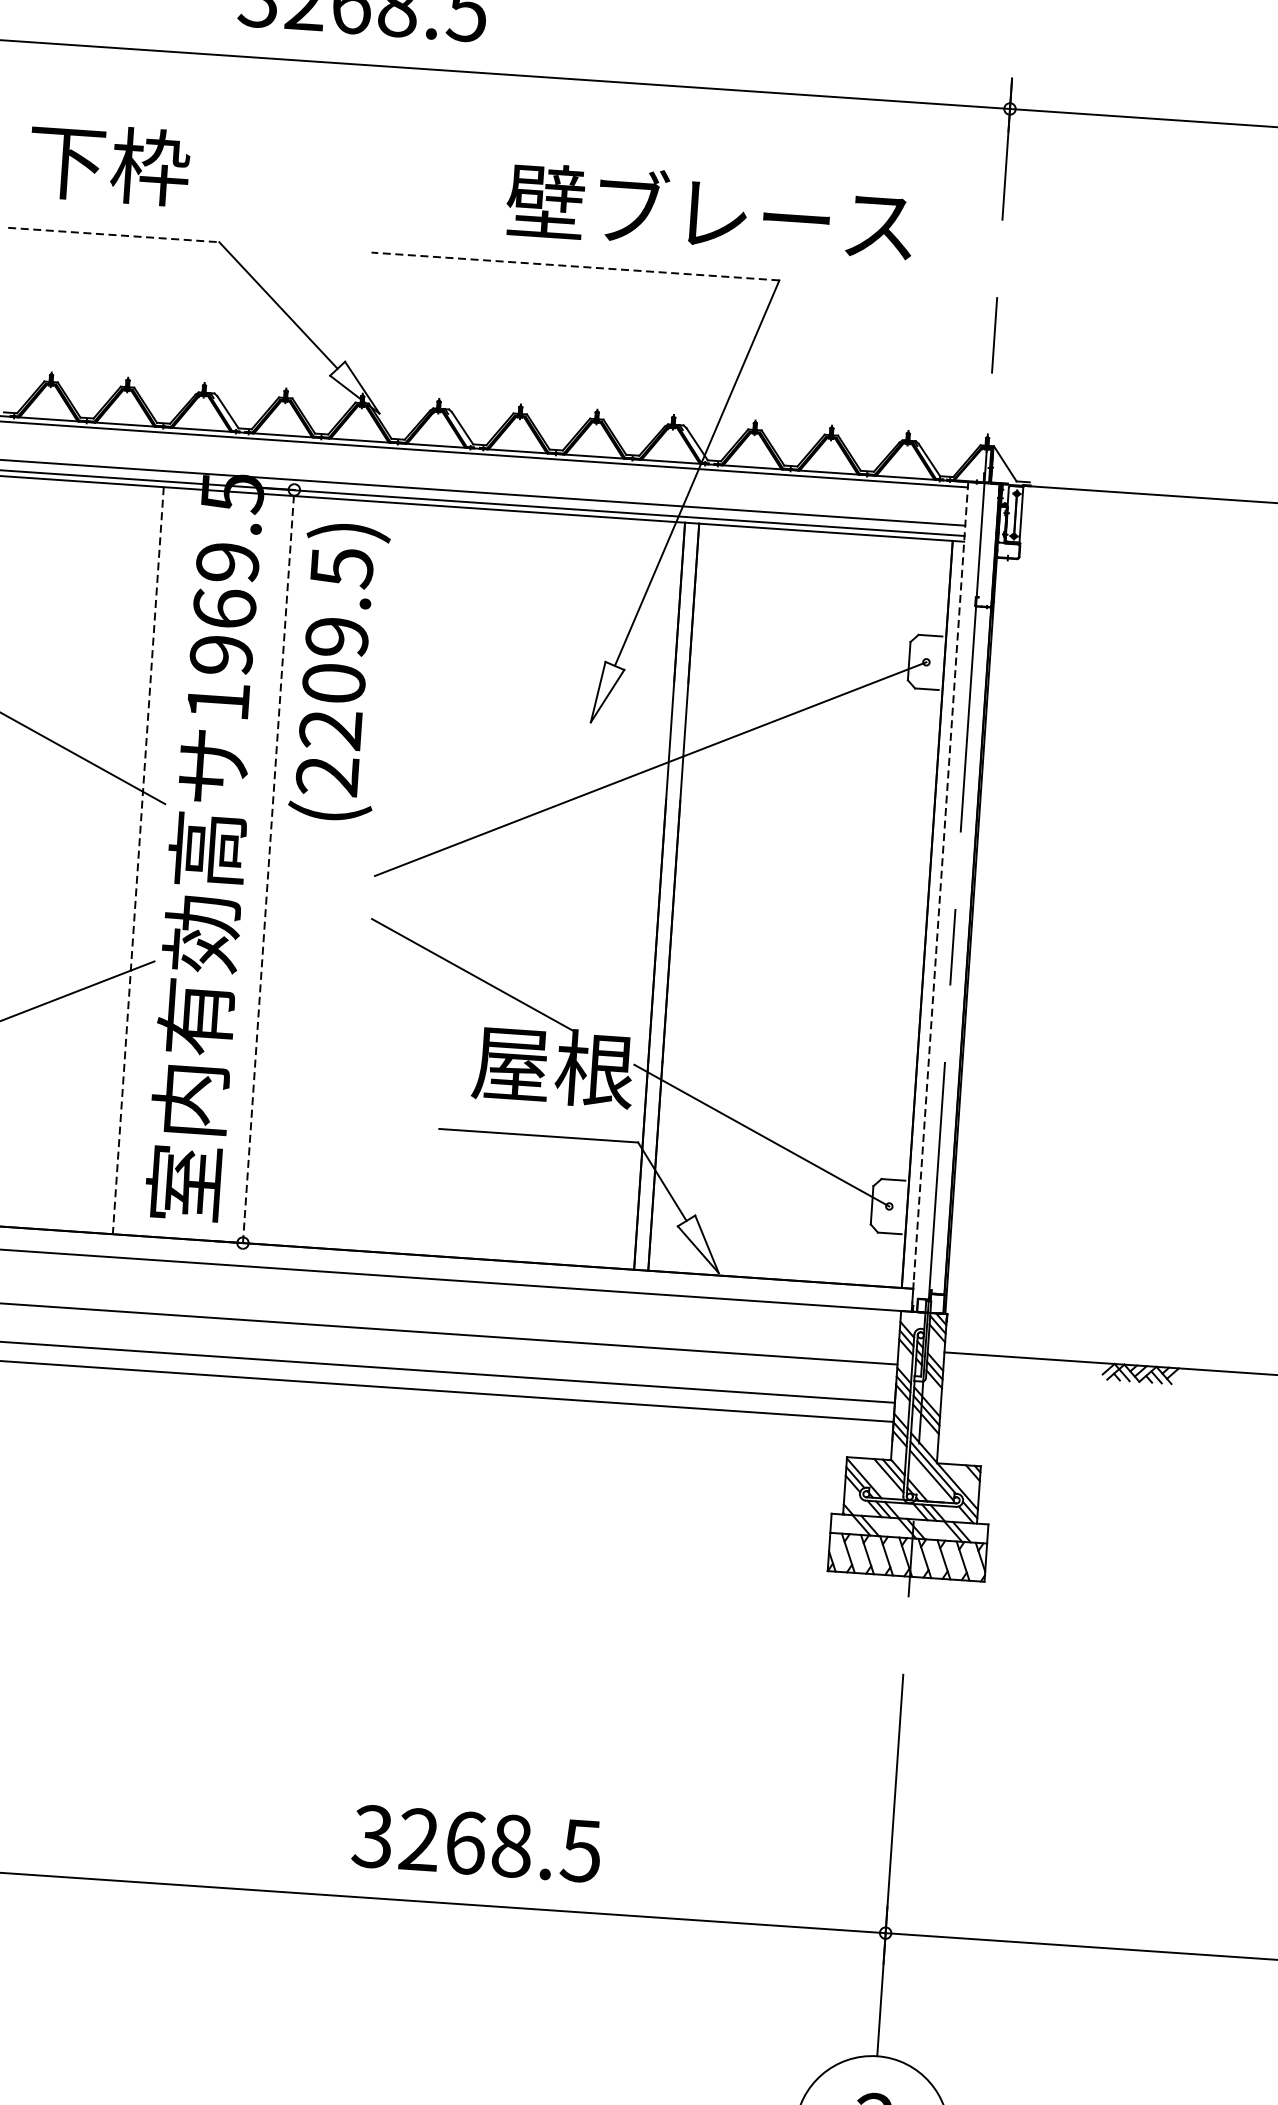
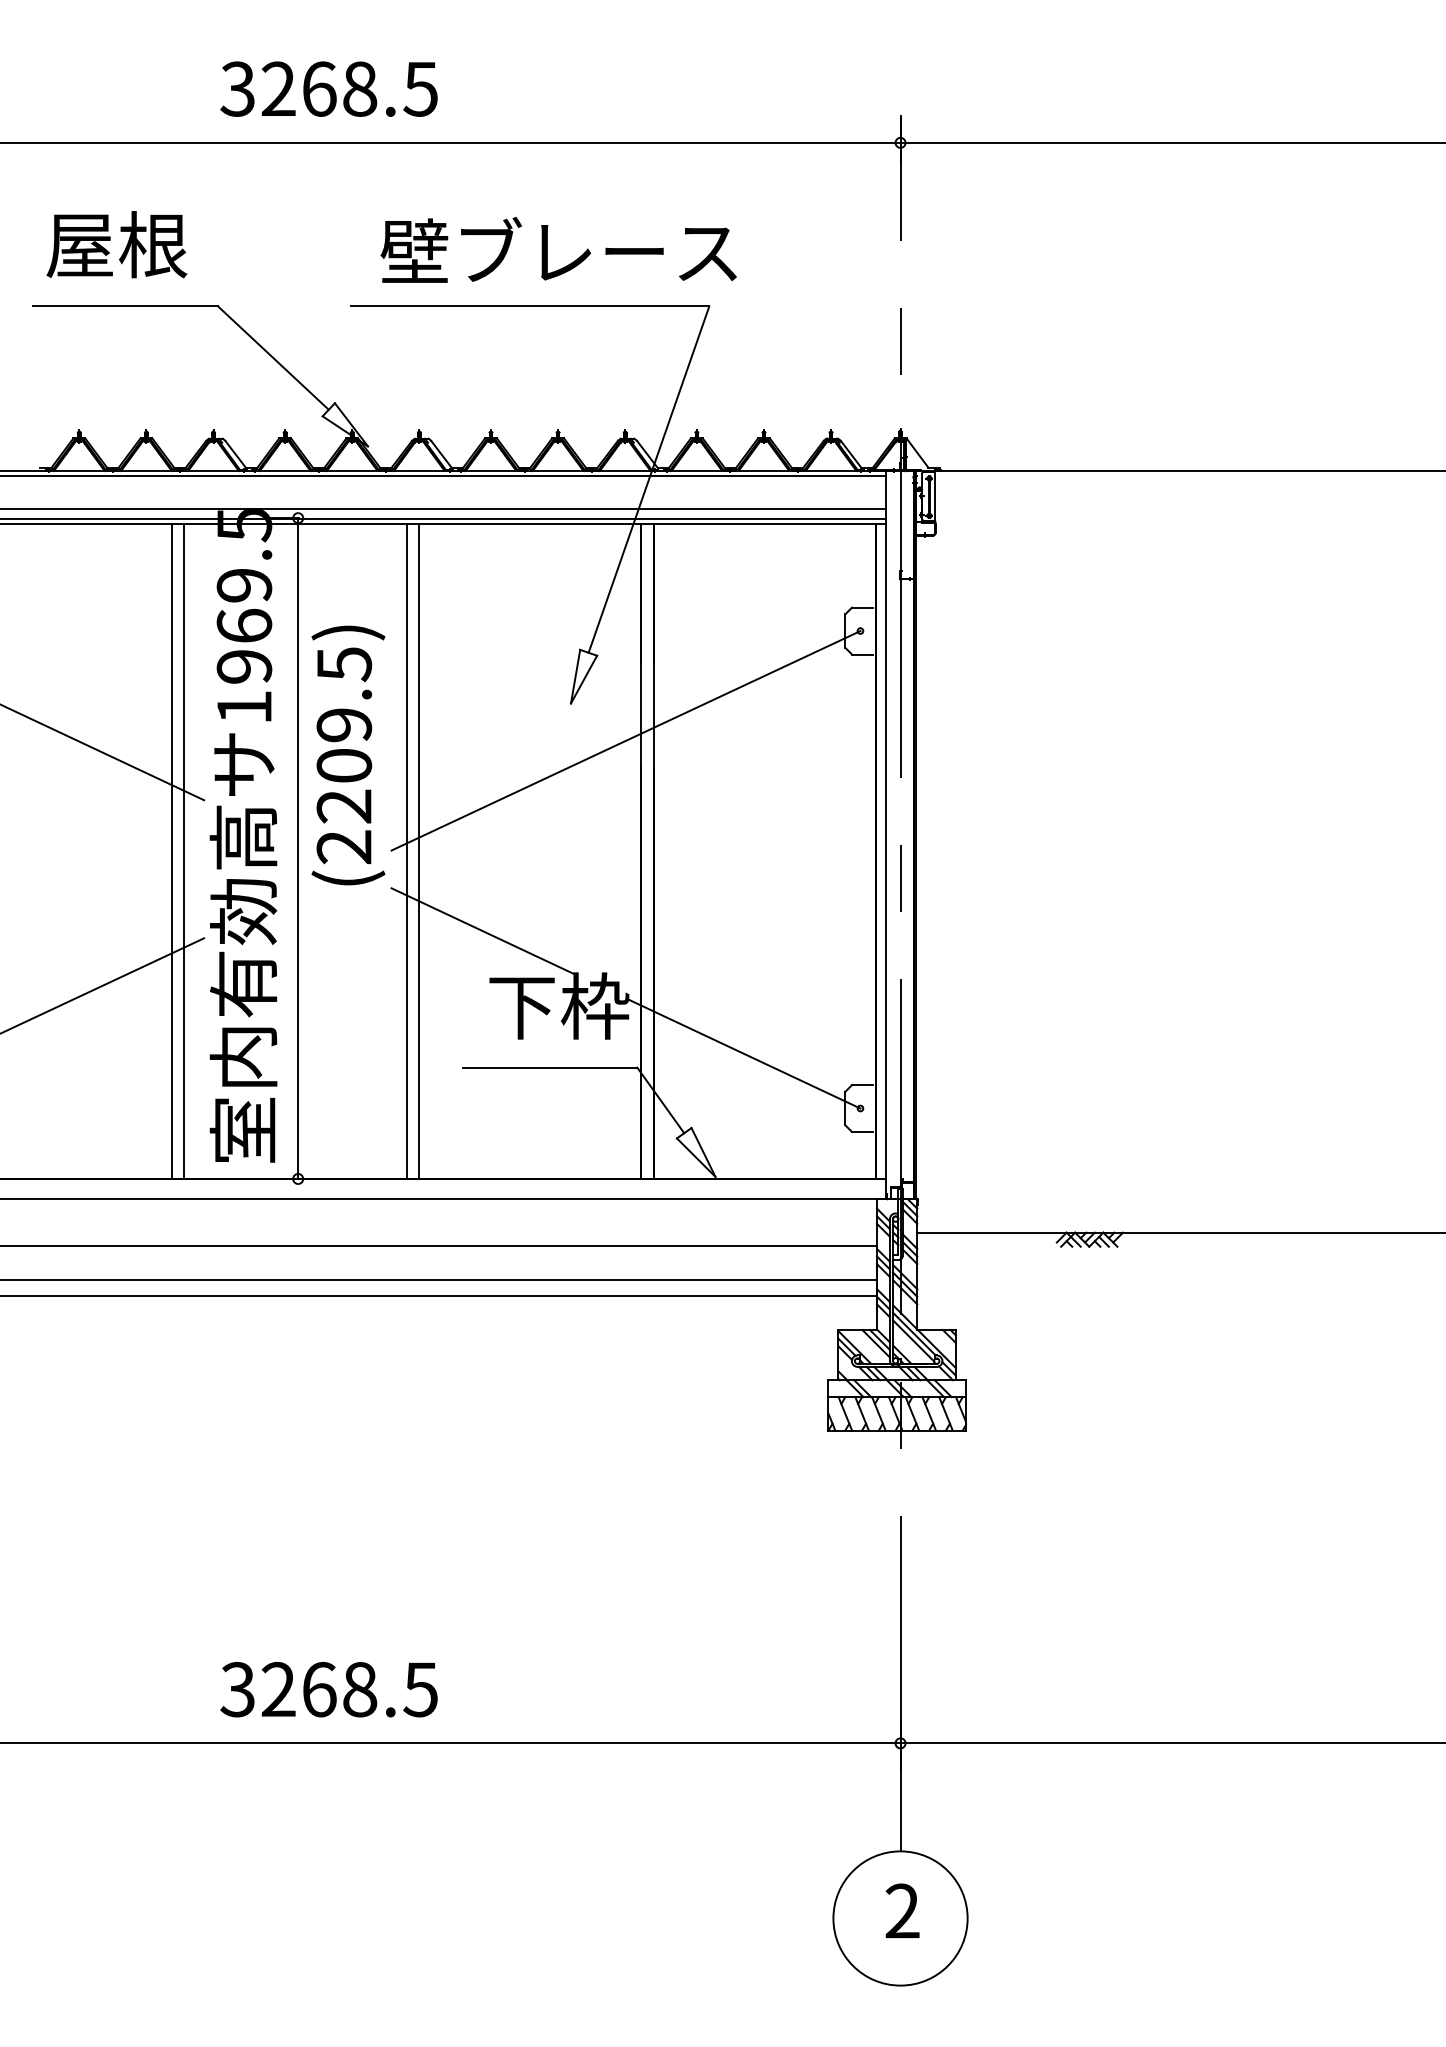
text: (108, 163) -> (116, 244), 下枠 -> 屋根
text: (709, 210) -> (558, 249), moved
line: (113, 235) -> (125, 306), dashed -> solid
line: (575, 266) -> (530, 306), dashed -> solid
text: (339, 672) -> (348, 755), moved
line: (124, 858) -> (171, 850), added
line: (138, 861) -> (184, 851), dashed -> solid
line: (269, 866) -> (298, 848), dashed -> solid
line: (391, 877) -> (406, 850), added
line: (405, 878) -> (418, 850), added
line: (941, 883) -> (886, 823), dashed -> solid
text: (553, 1065) -> (558, 1005), 屋根 -> 下枠
text: (476, 1843) -> (328, 1689), moved

